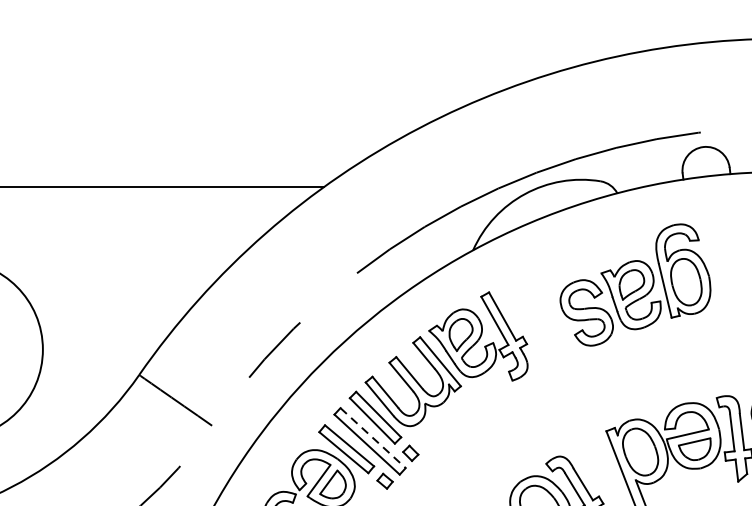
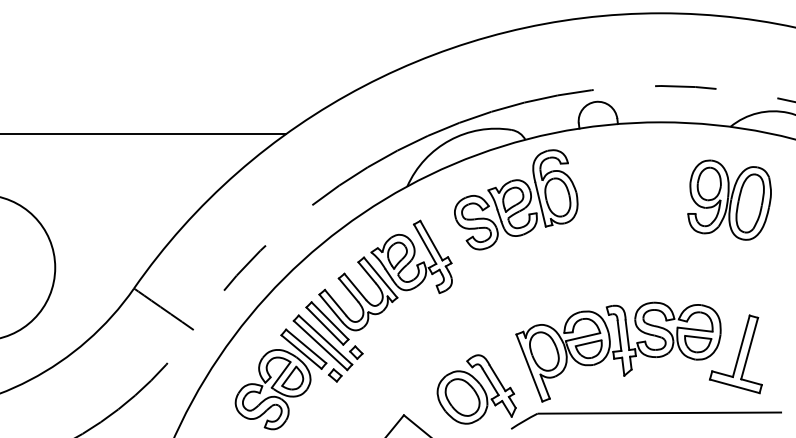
part: (635, 284) -> (516, 199), moved
line: (373, 438) -> (325, 340), dashed -> solid

